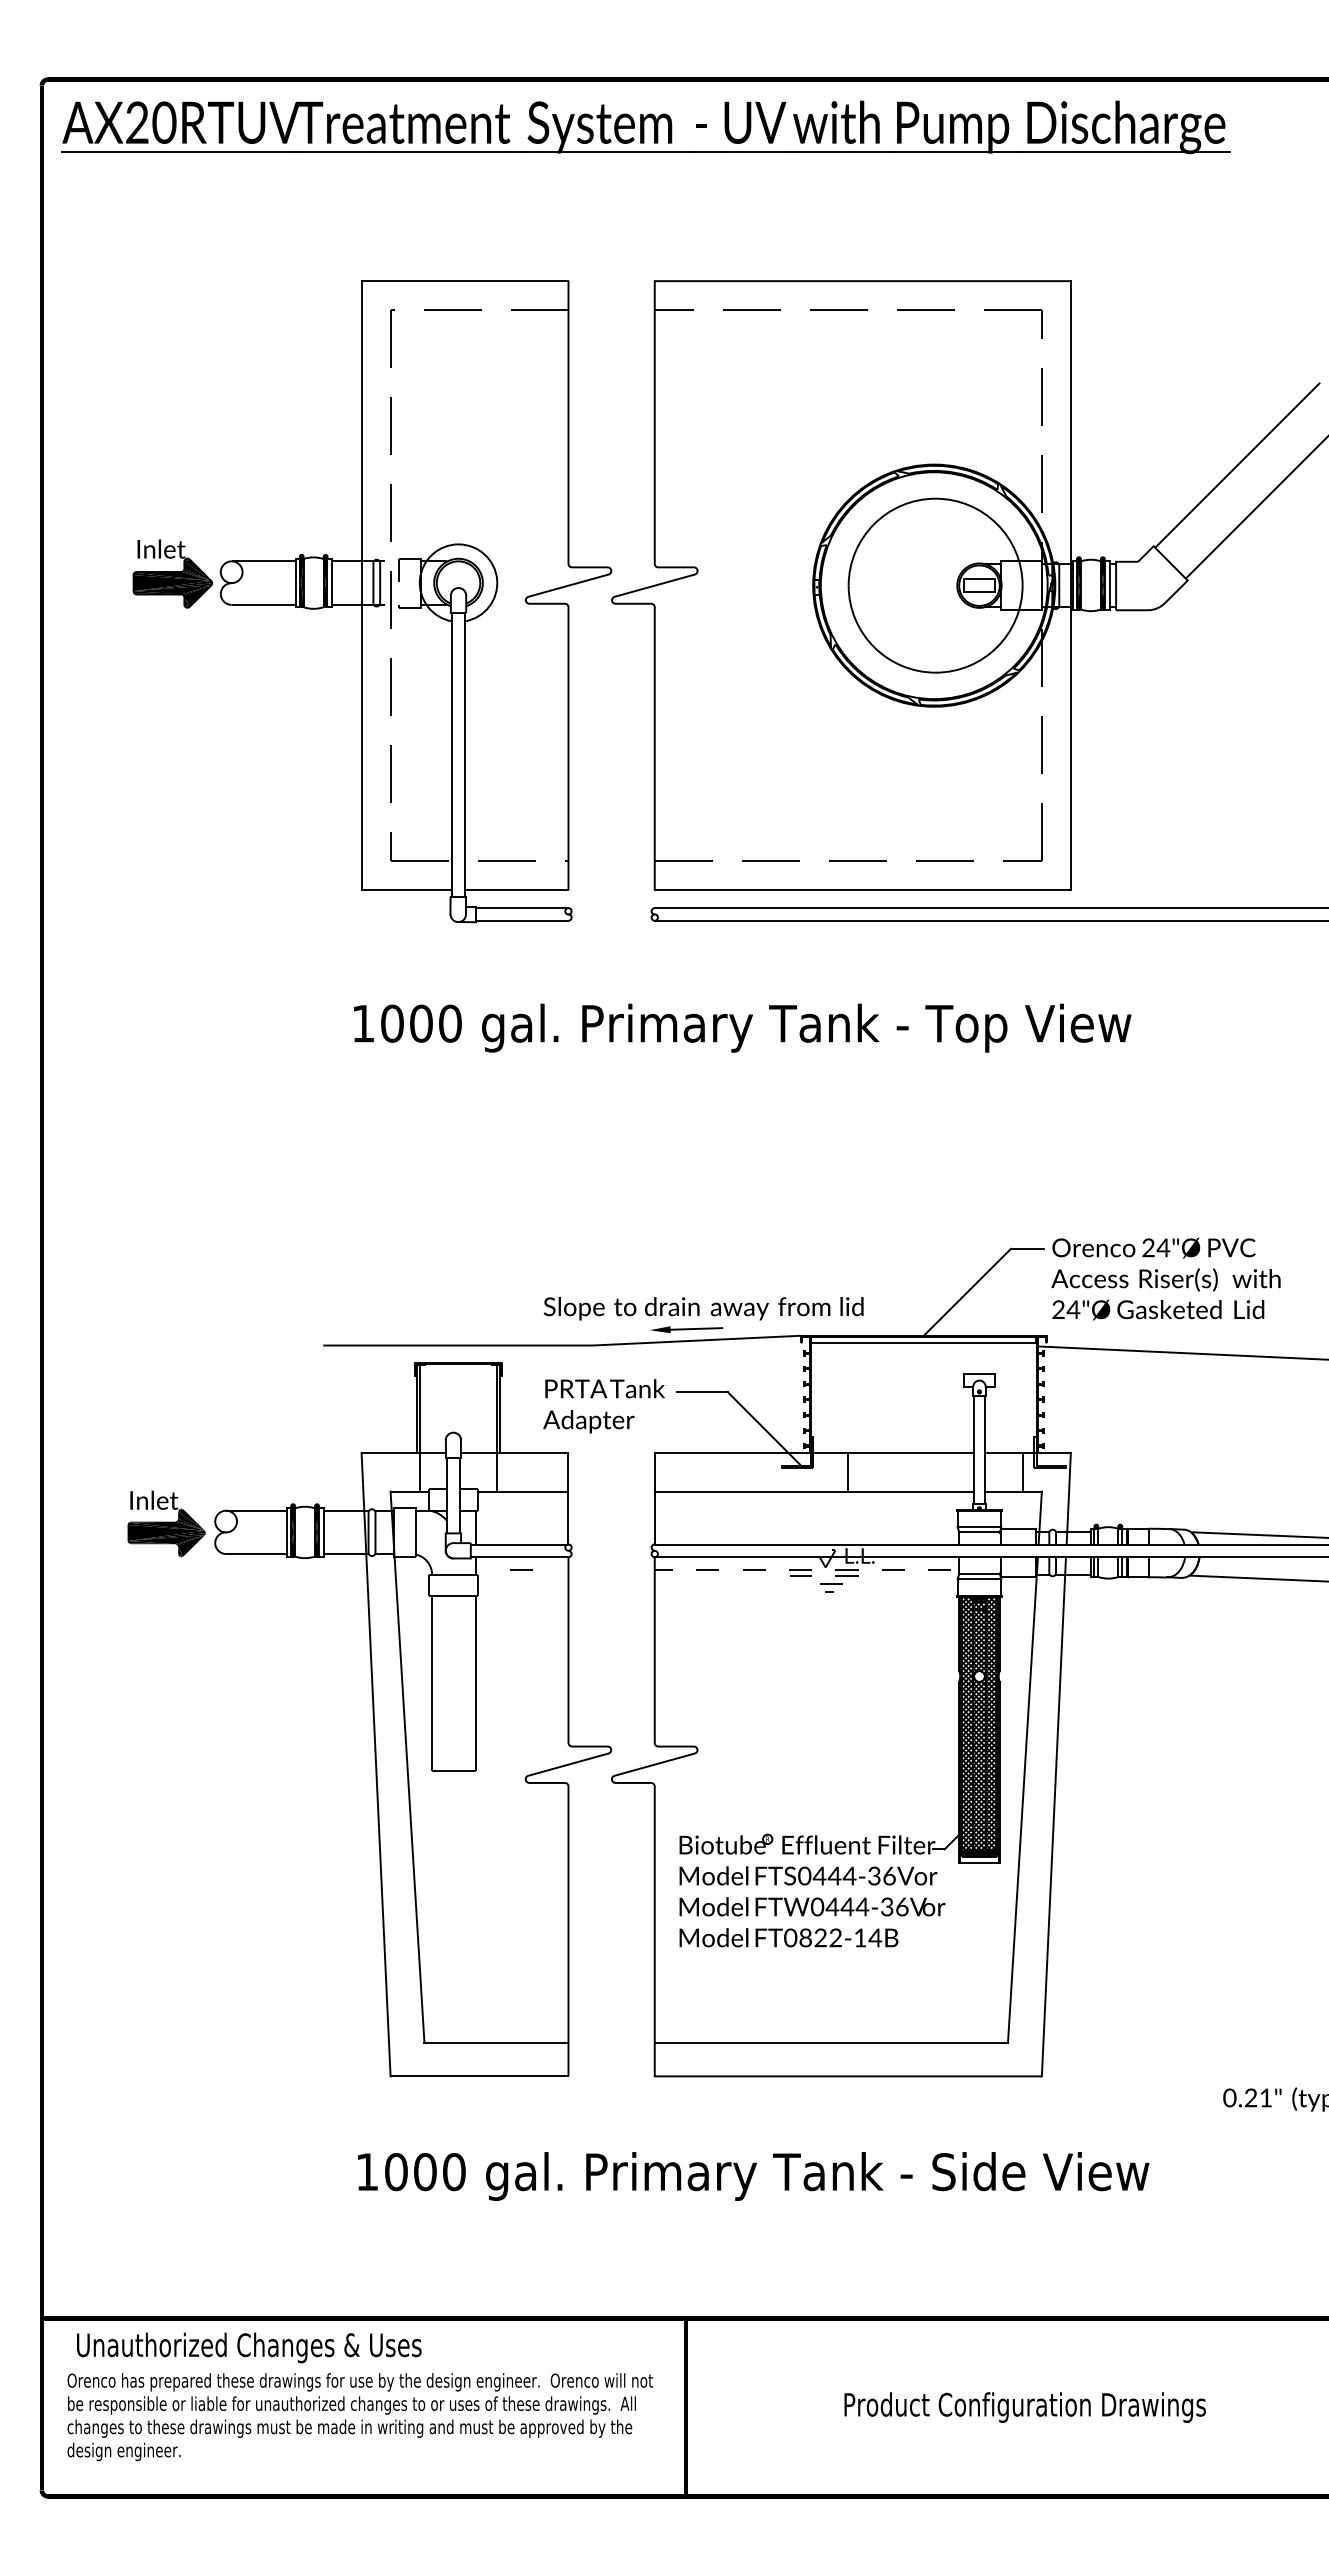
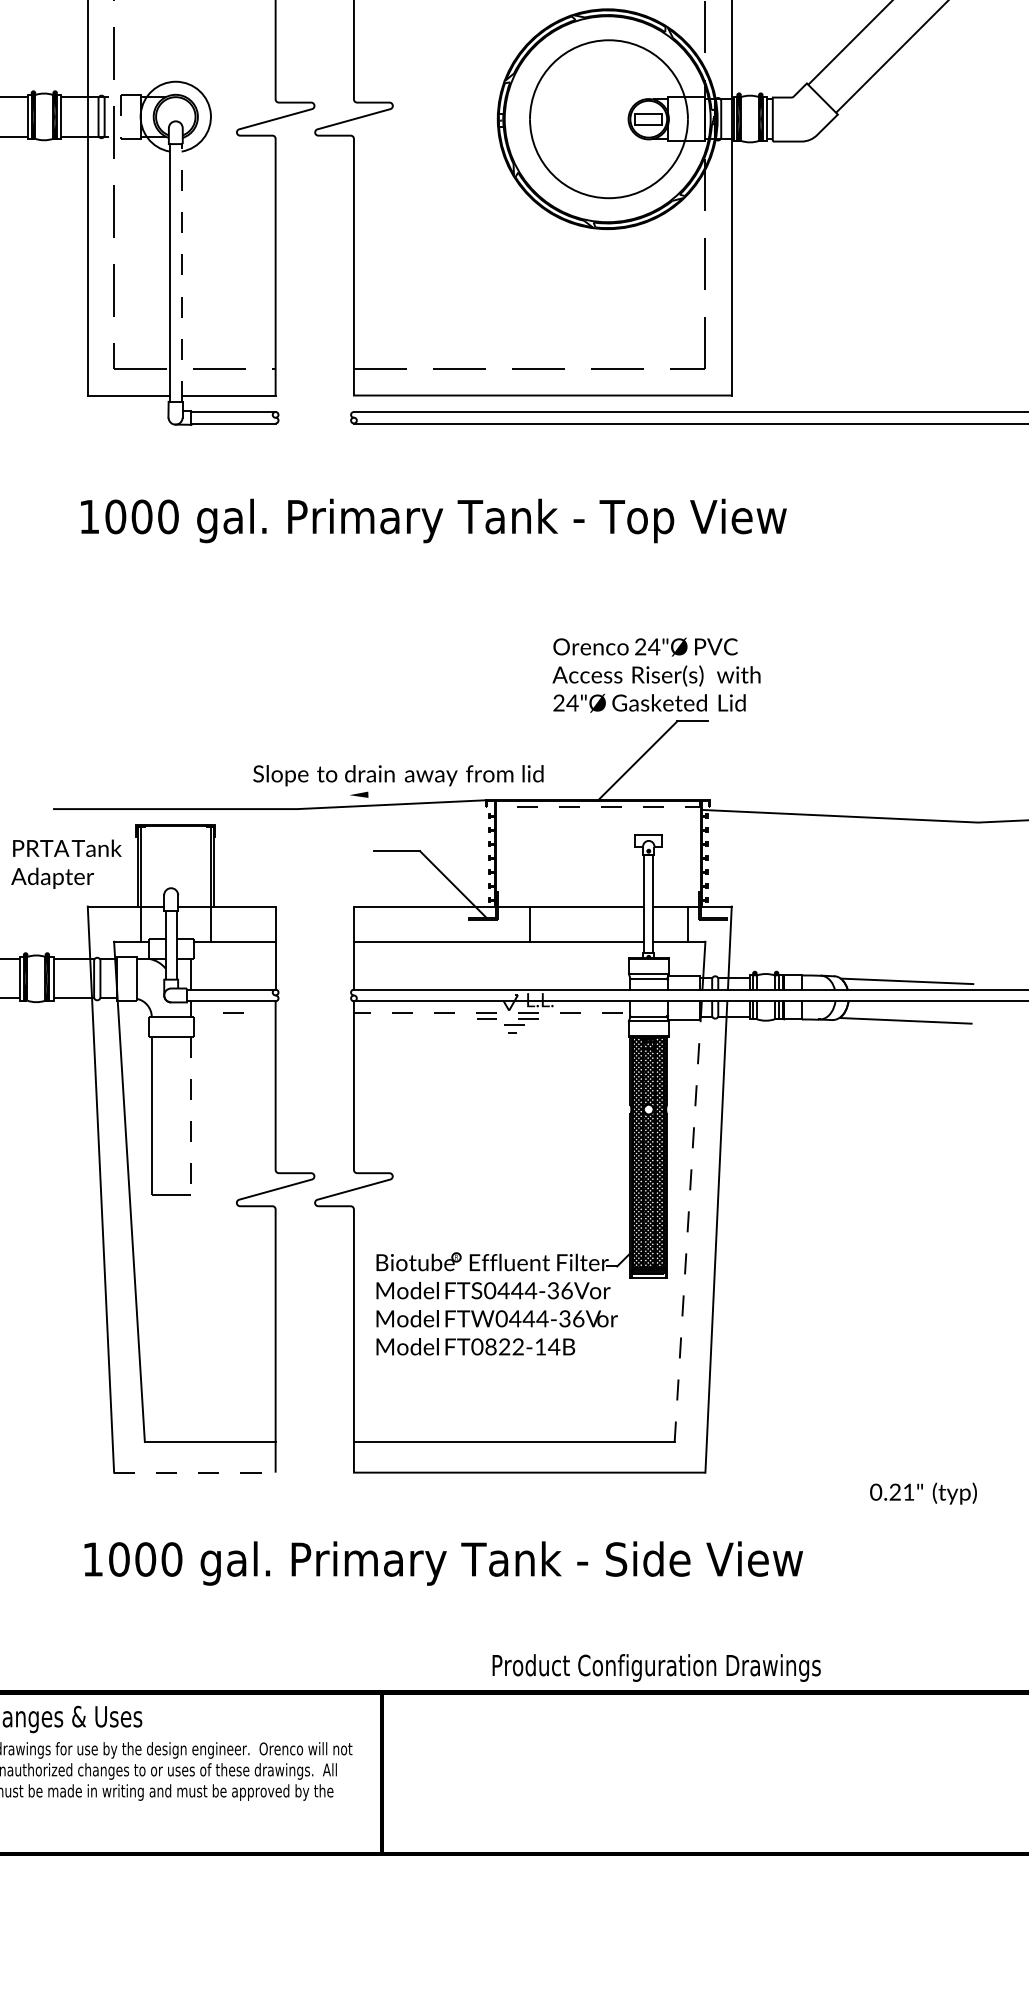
line: (465, 755) -> (182, 273), solid -> dashed
text: (1165, 1278) -> (656, 674), moved
line: (696, 1328) -> (391, 793), removed
line: (923, 1343) -> (597, 807), solid -> dashed
text: (603, 1406) -> (65, 864), moved
line: (475, 1684) -> (191, 1116), solid -> dashed
line: (1022, 1800) -> (687, 1222), solid -> dashed
line: (479, 2076) -> (194, 1472), solid -> dashed
text: (1024, 2407) -> (656, 1667), moved

